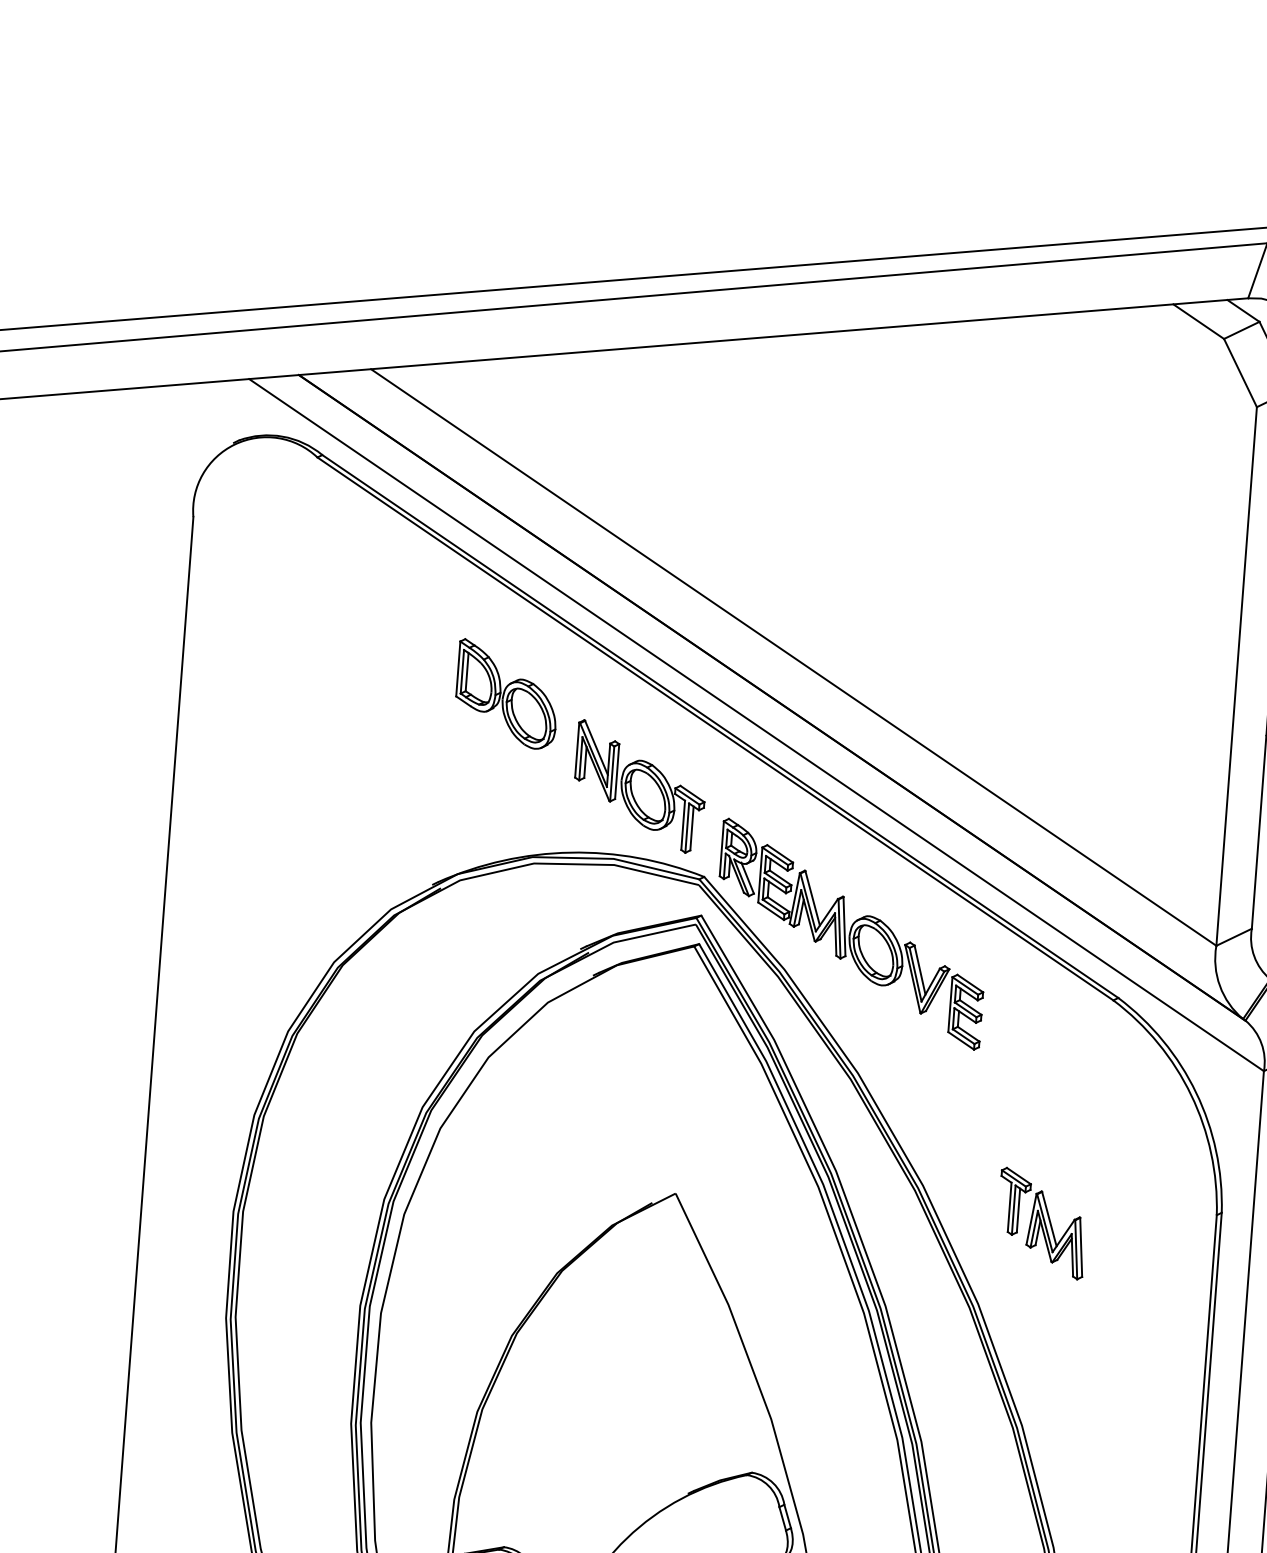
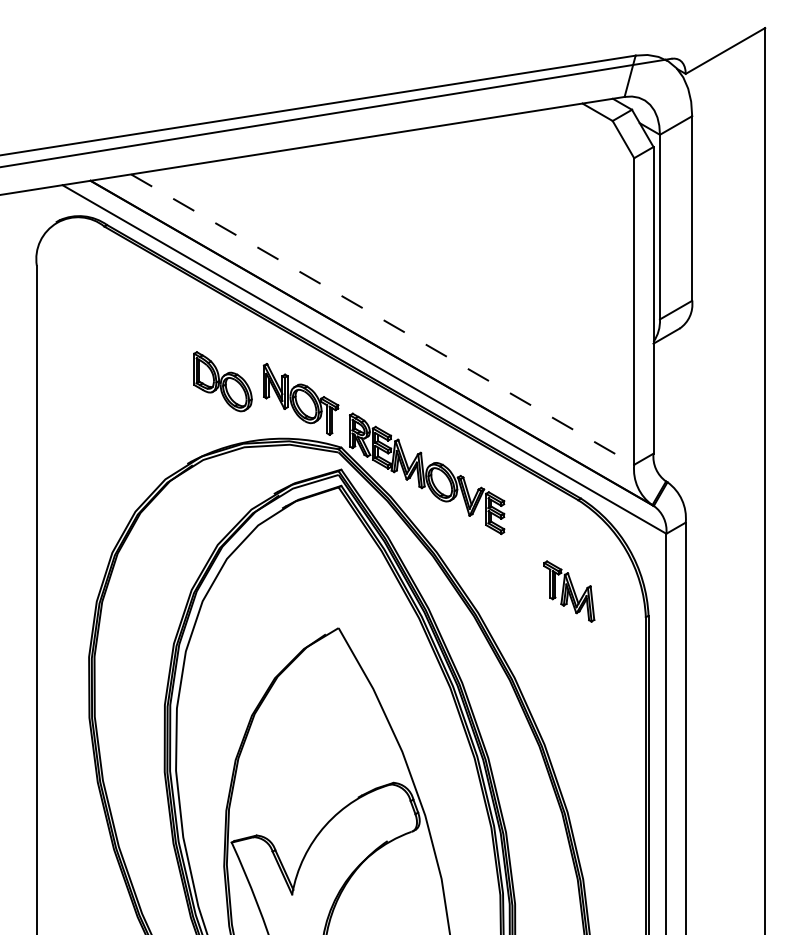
line: (795, 657) -> (383, 319), solid -> dashed
part: (506, 693) -> (222, 381), moved
part: (1042, 1223) -> (569, 591), moved

